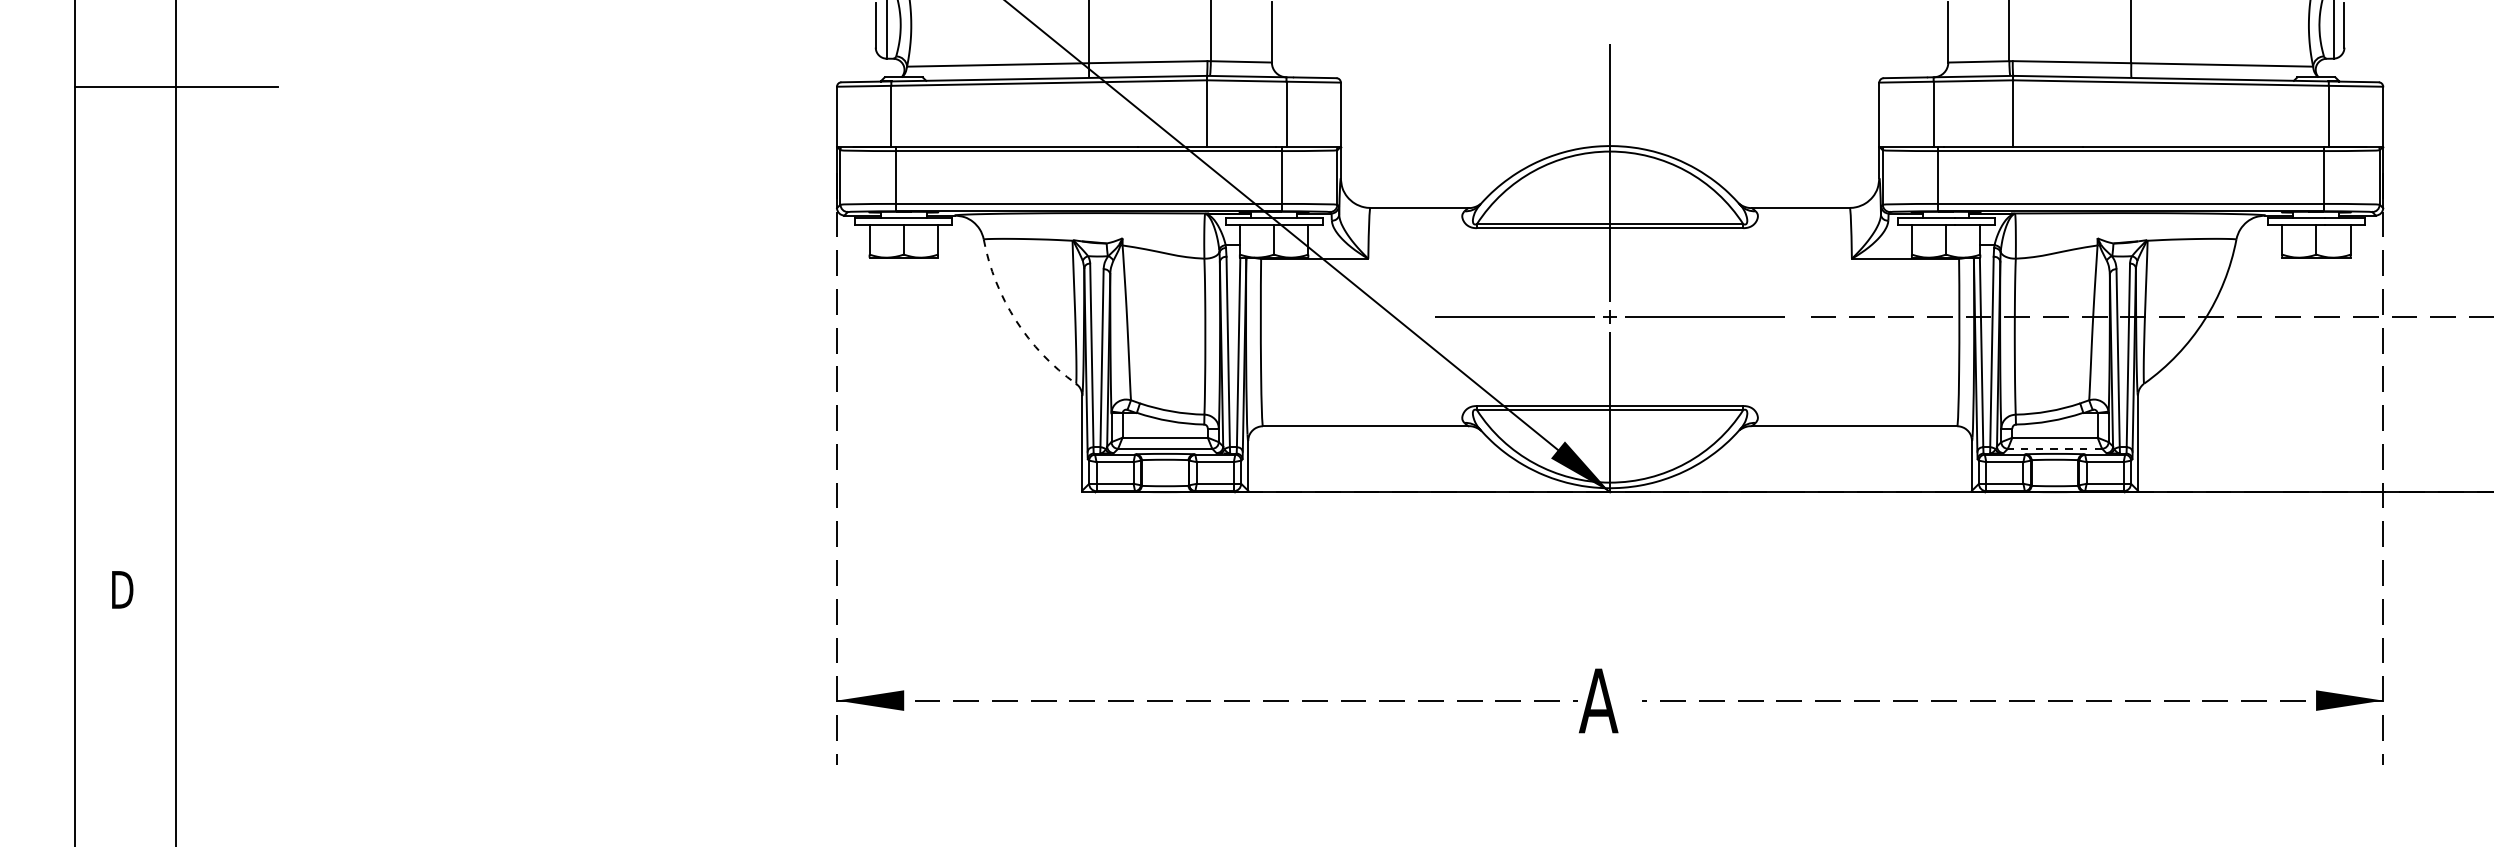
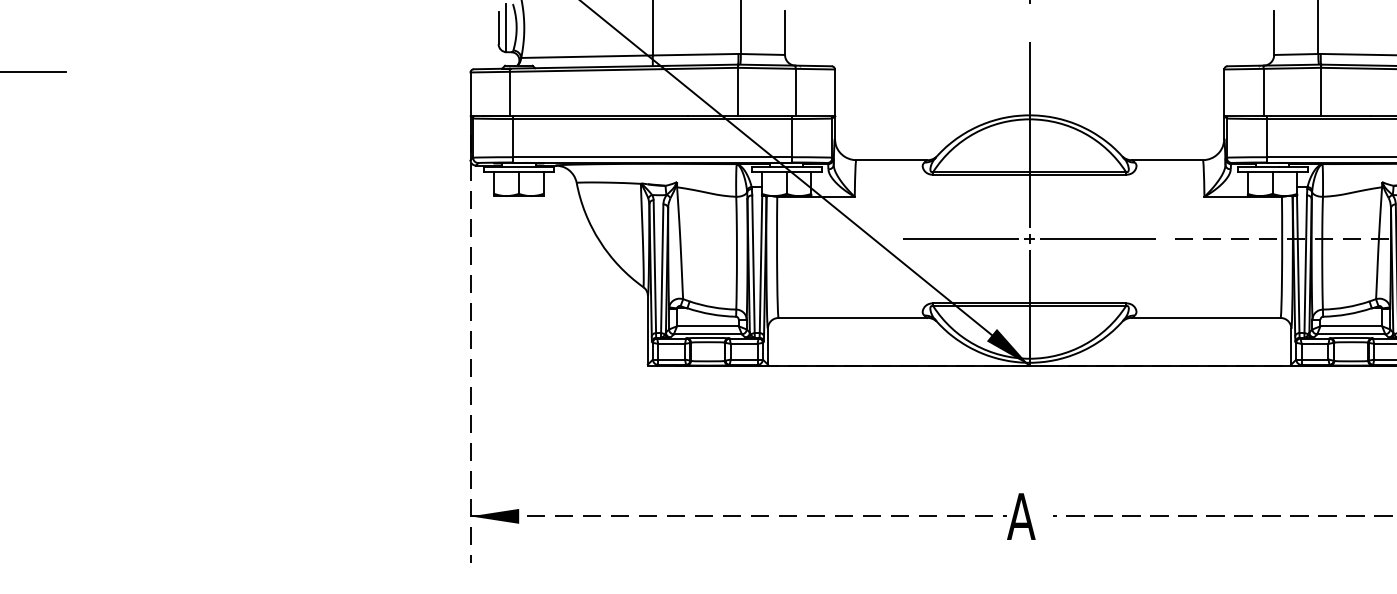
arc: (1015, 320) -> (599, 241), dashed -> solid
line: (2054, 448) -> (1350, 334), dashed -> solid

